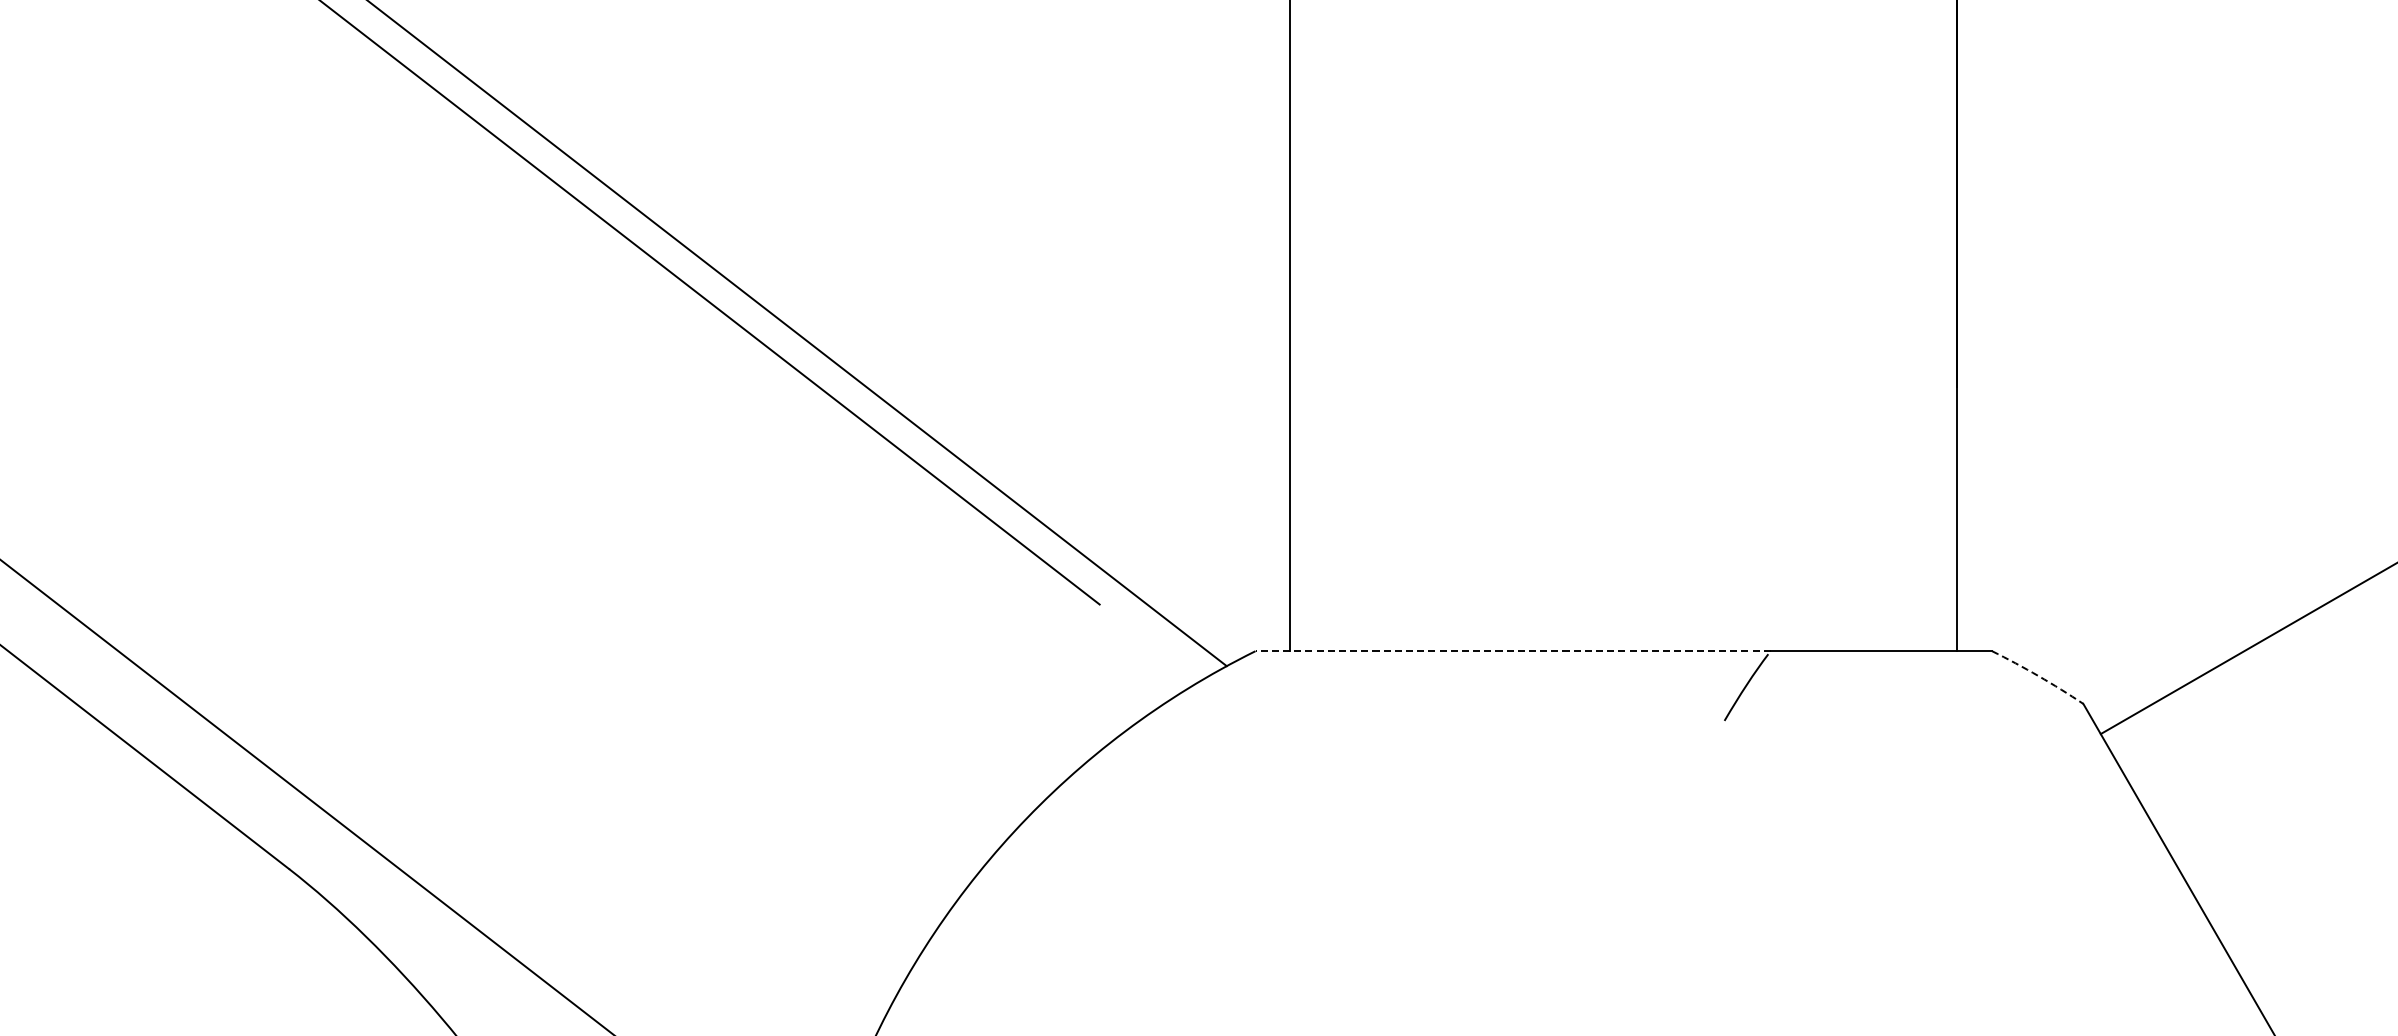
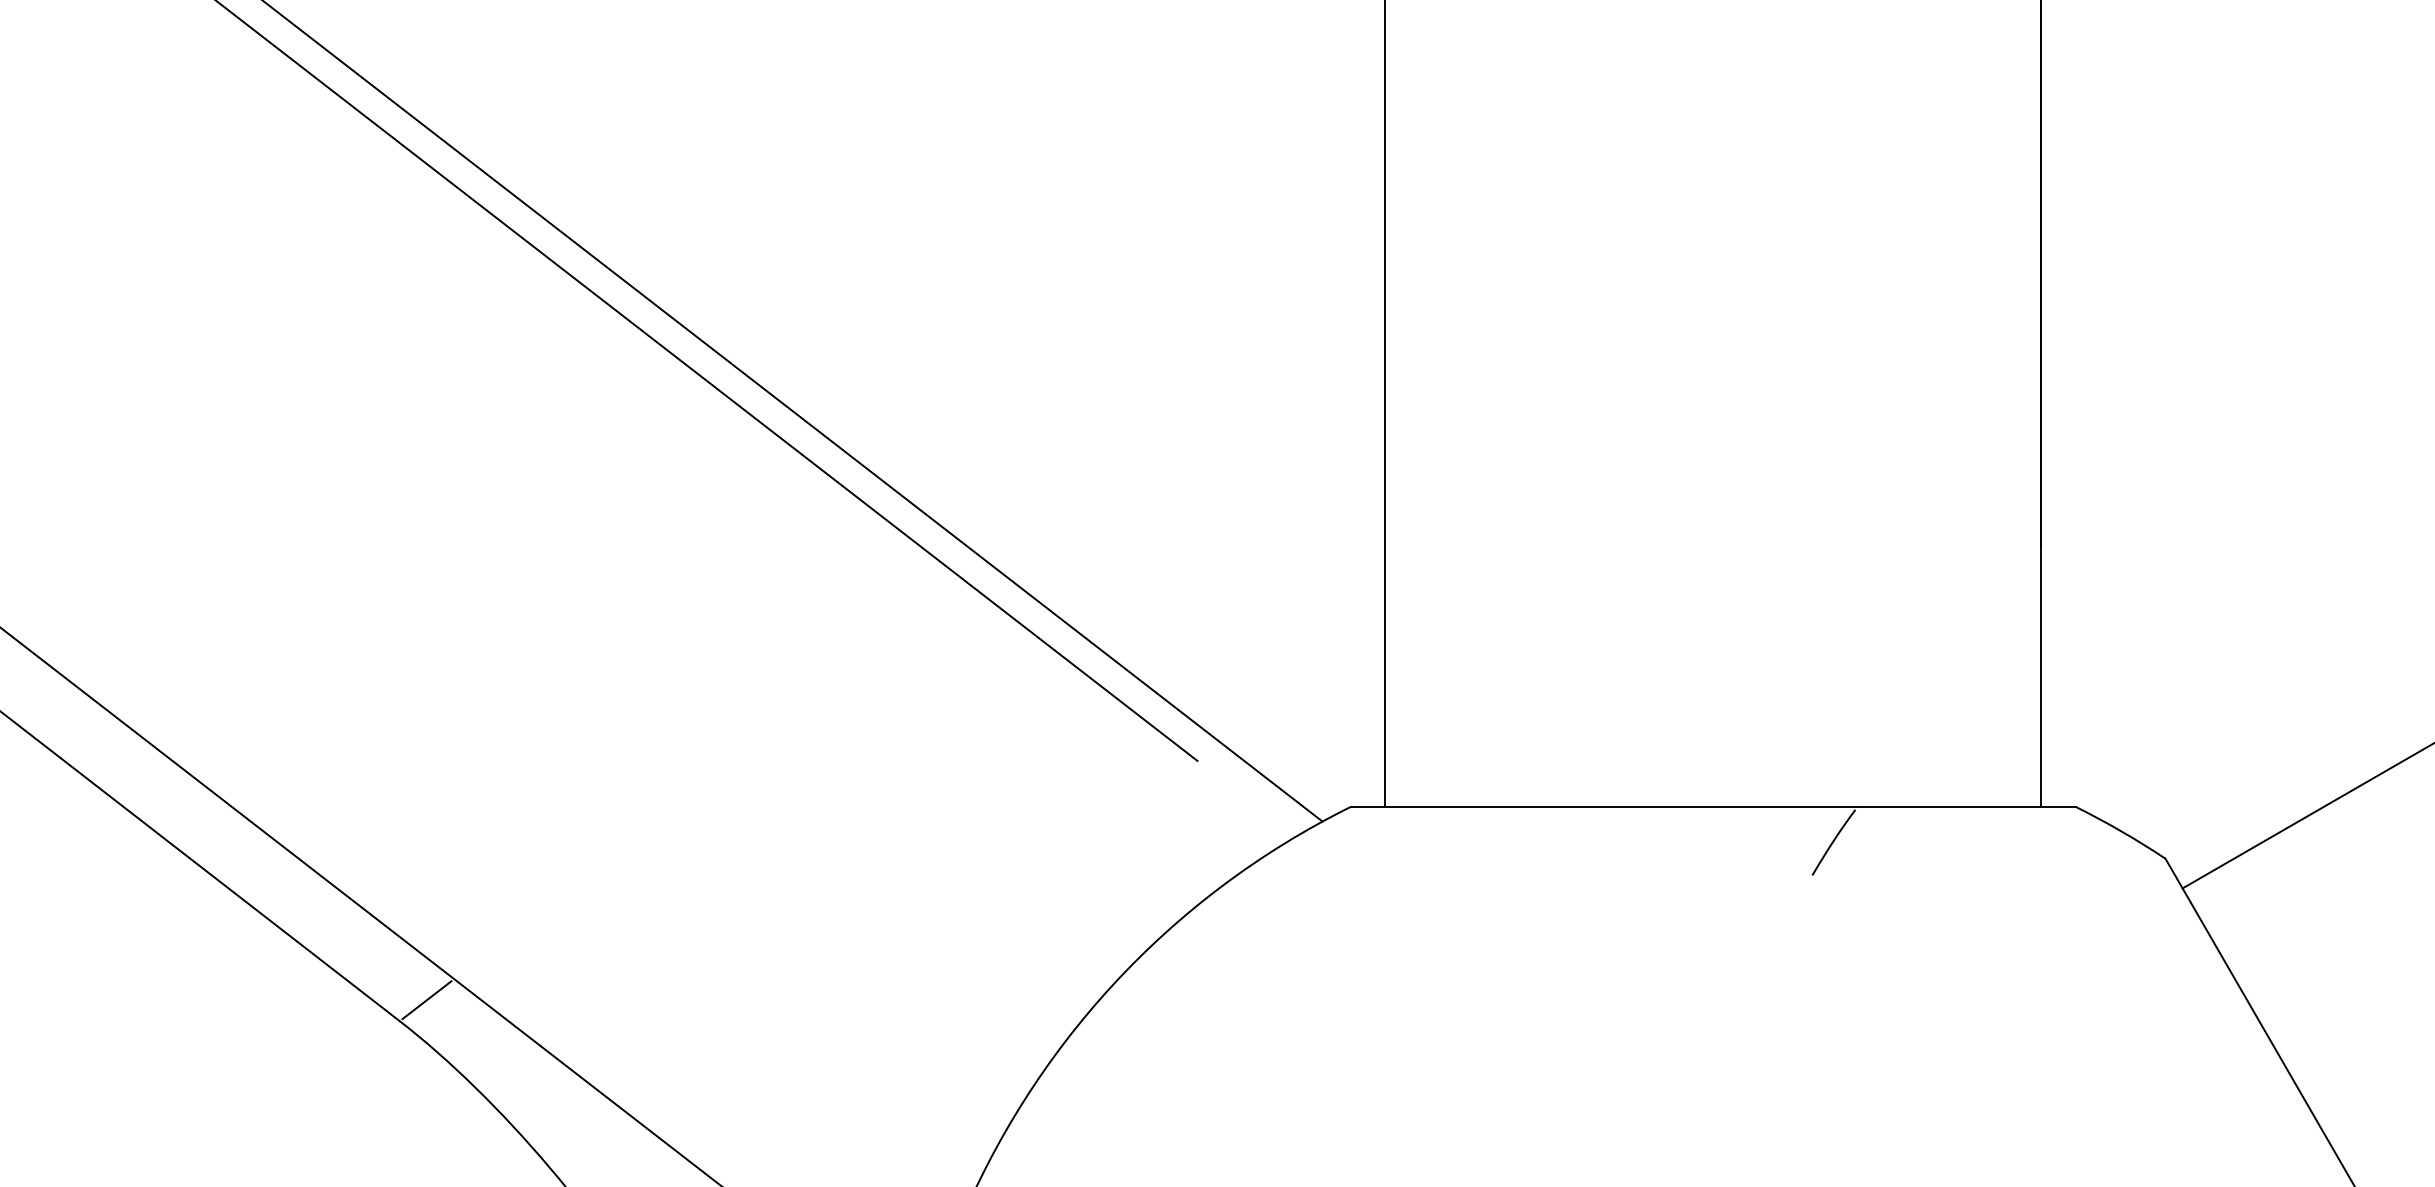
line: (1513, 650) -> (1604, 806), dashed -> solid
arc: (2038, 676) -> (2121, 831), dashed -> solid
line: (316, 847) -> (426, 1000), added

